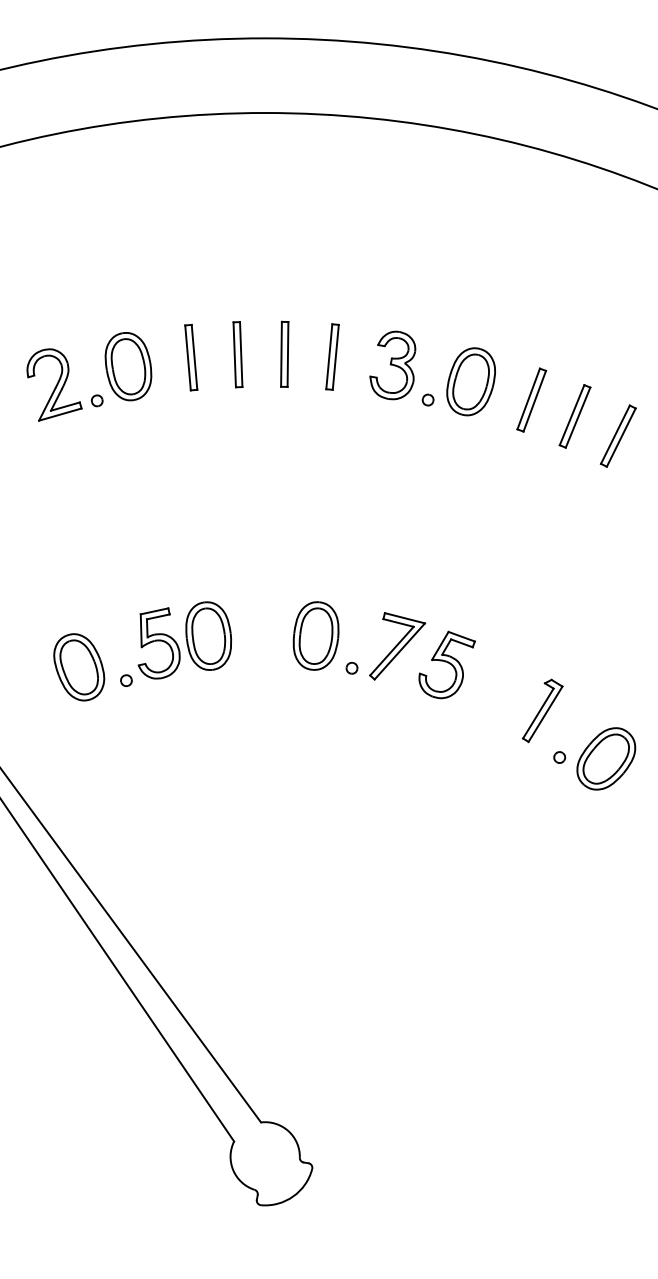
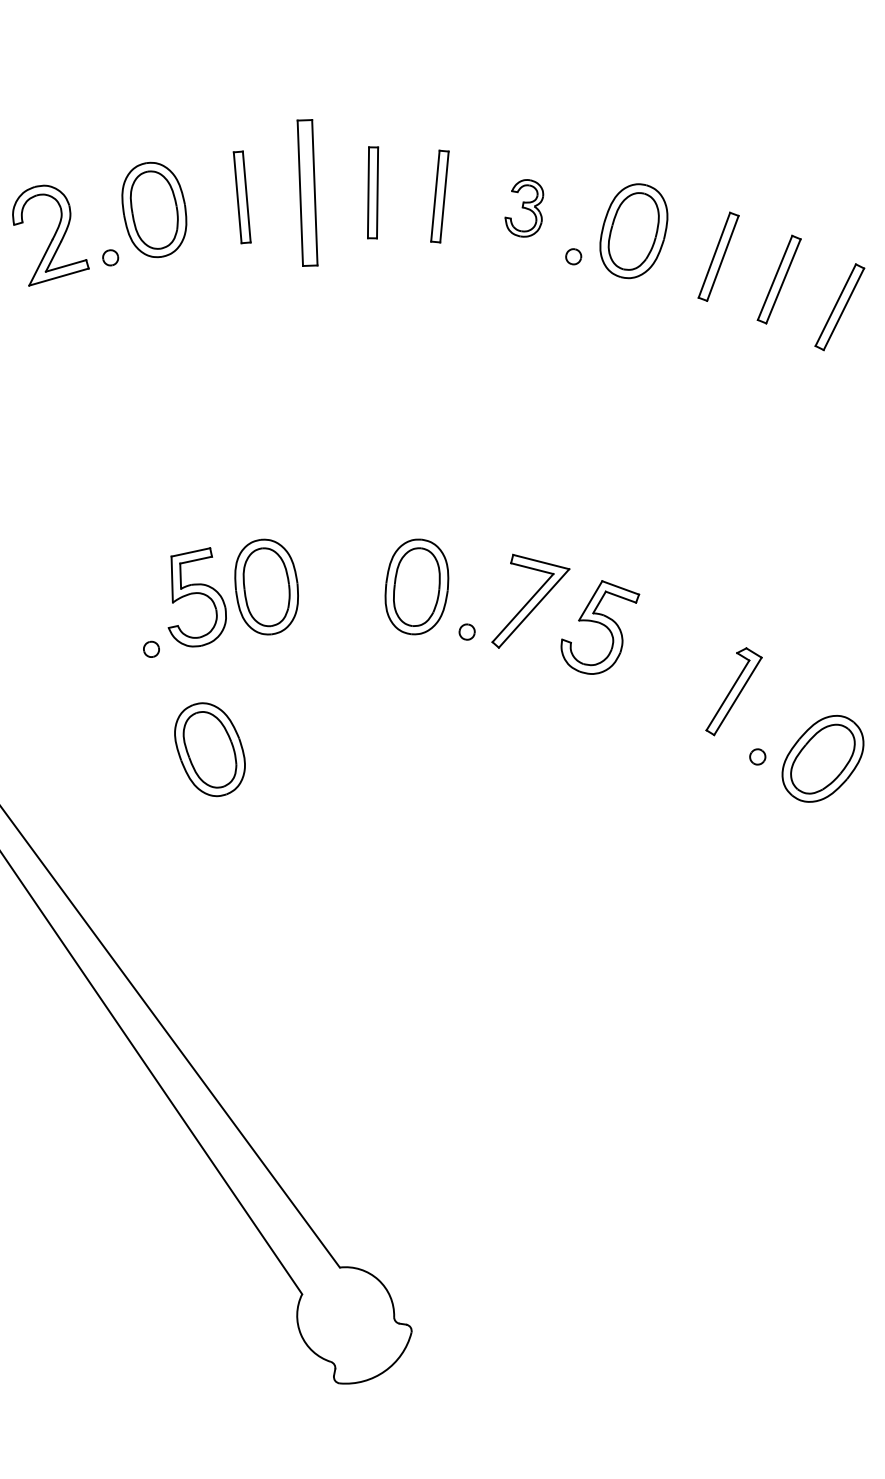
part: (237, 354) -> (306, 192), size x1.6
part: (392, 365) -> (523, 208), size x0.6
part: (79, 667) -> (210, 749), moved

